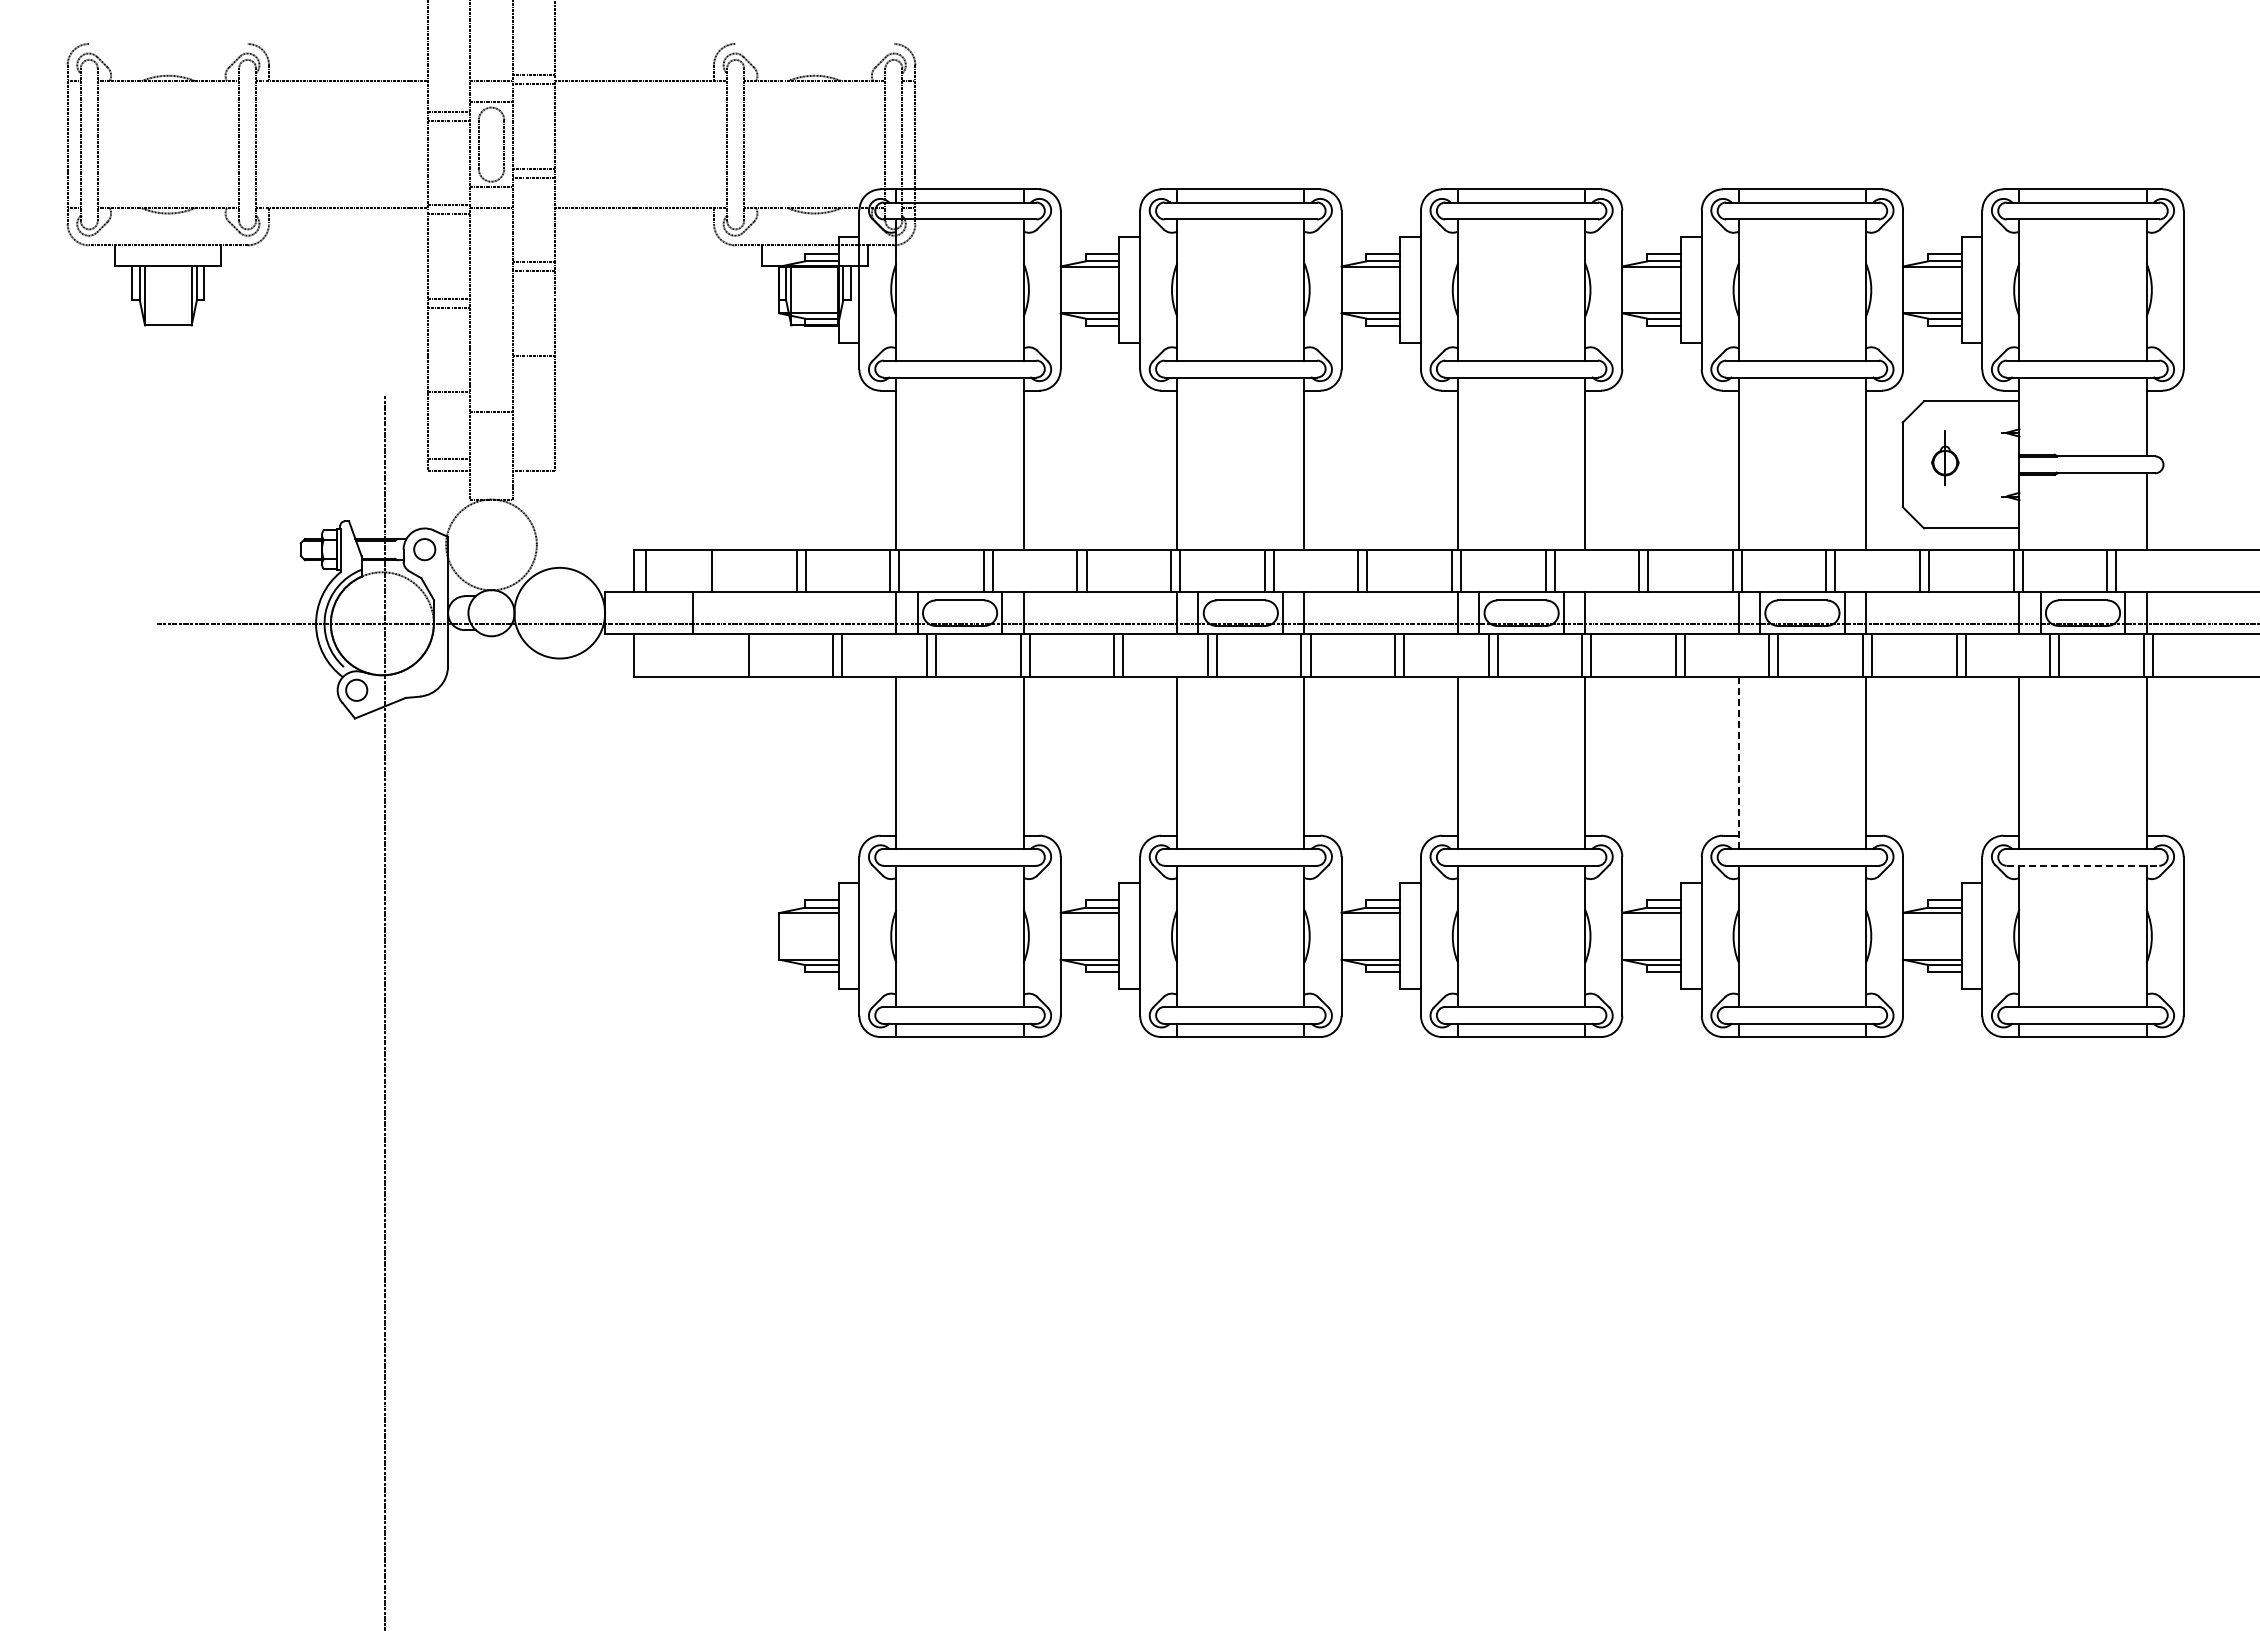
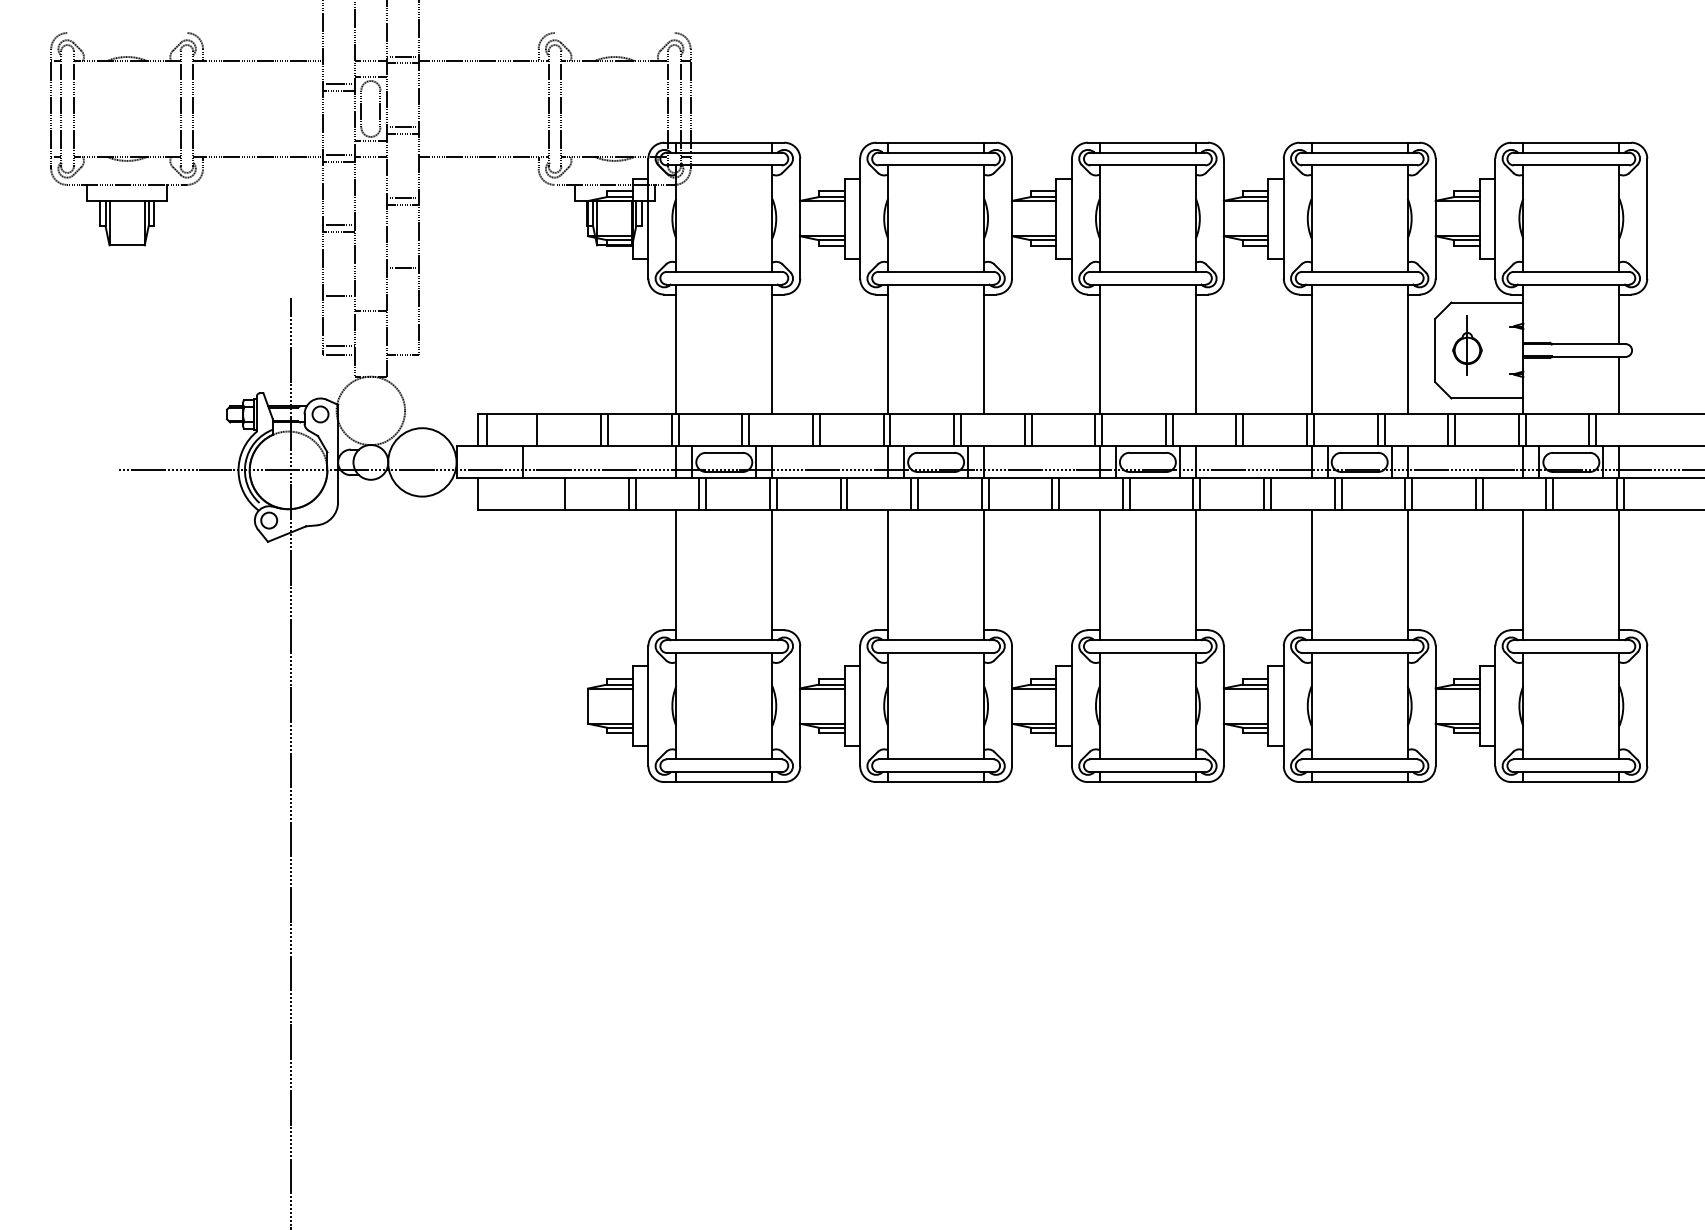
part: (1945, 457) -> (1467, 344), size x1.43
line: (1738, 763) -> (1311, 575), dashed -> solid
line: (2083, 865) -> (1571, 652), dashed -> solid

